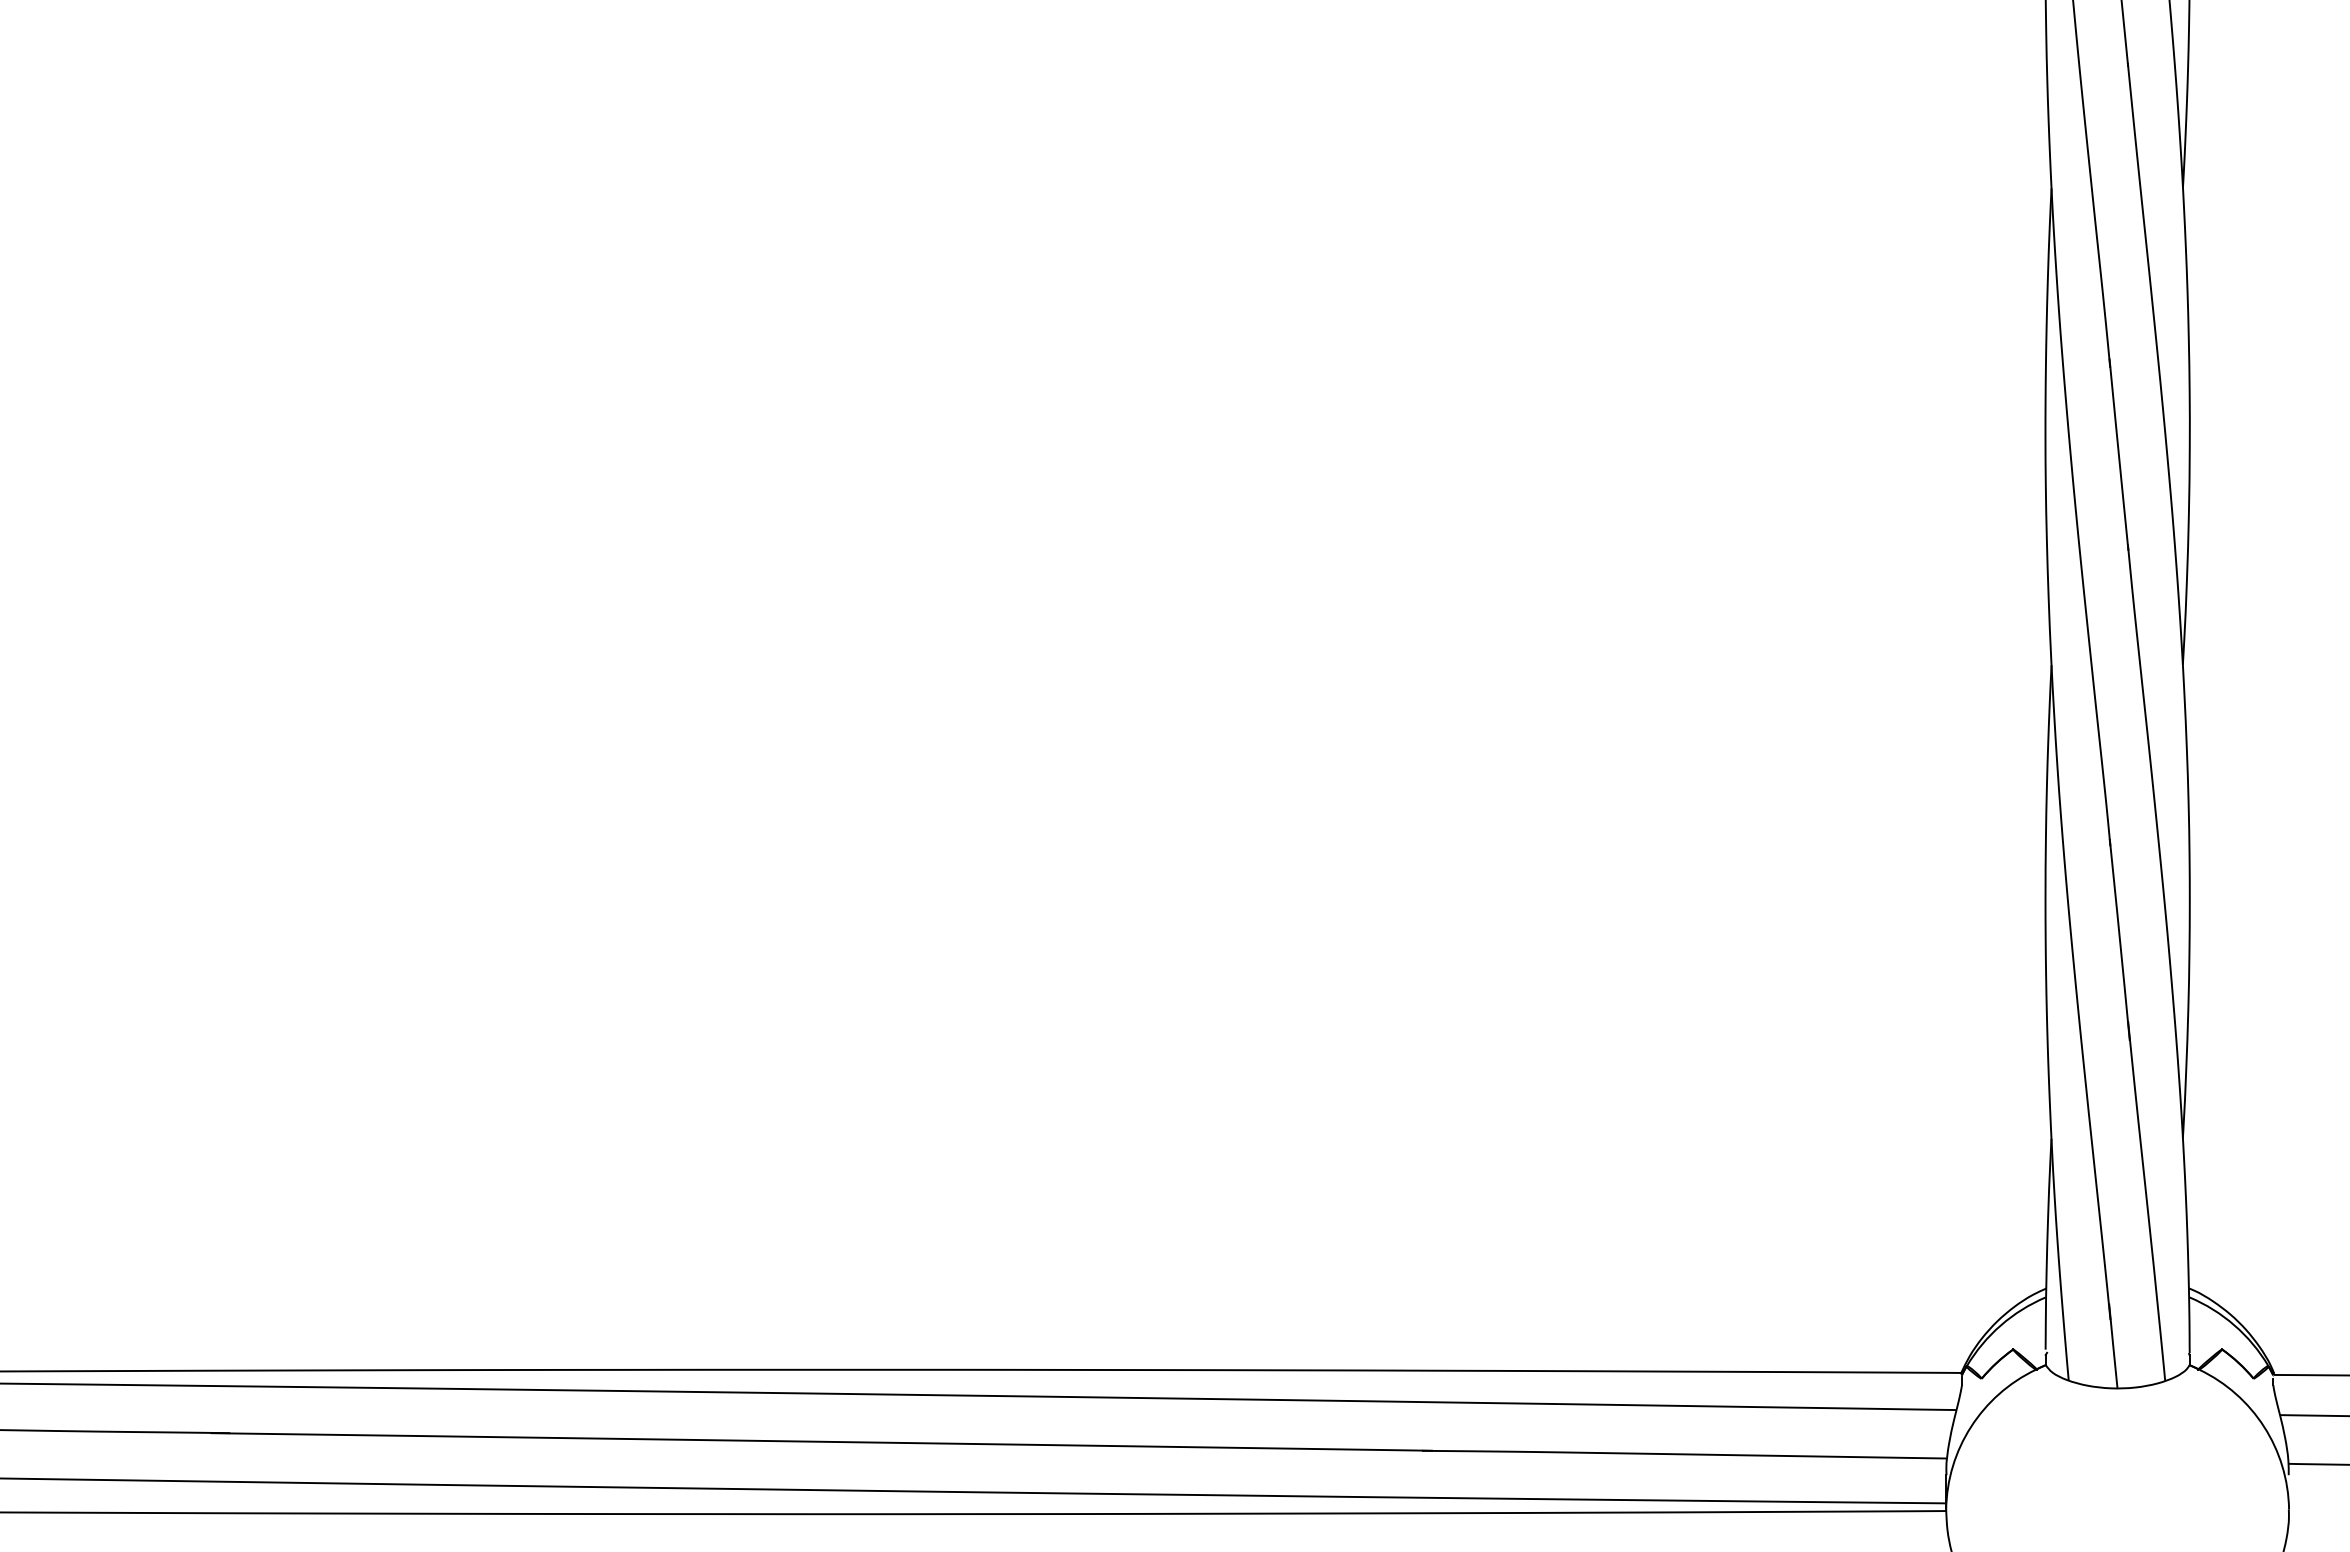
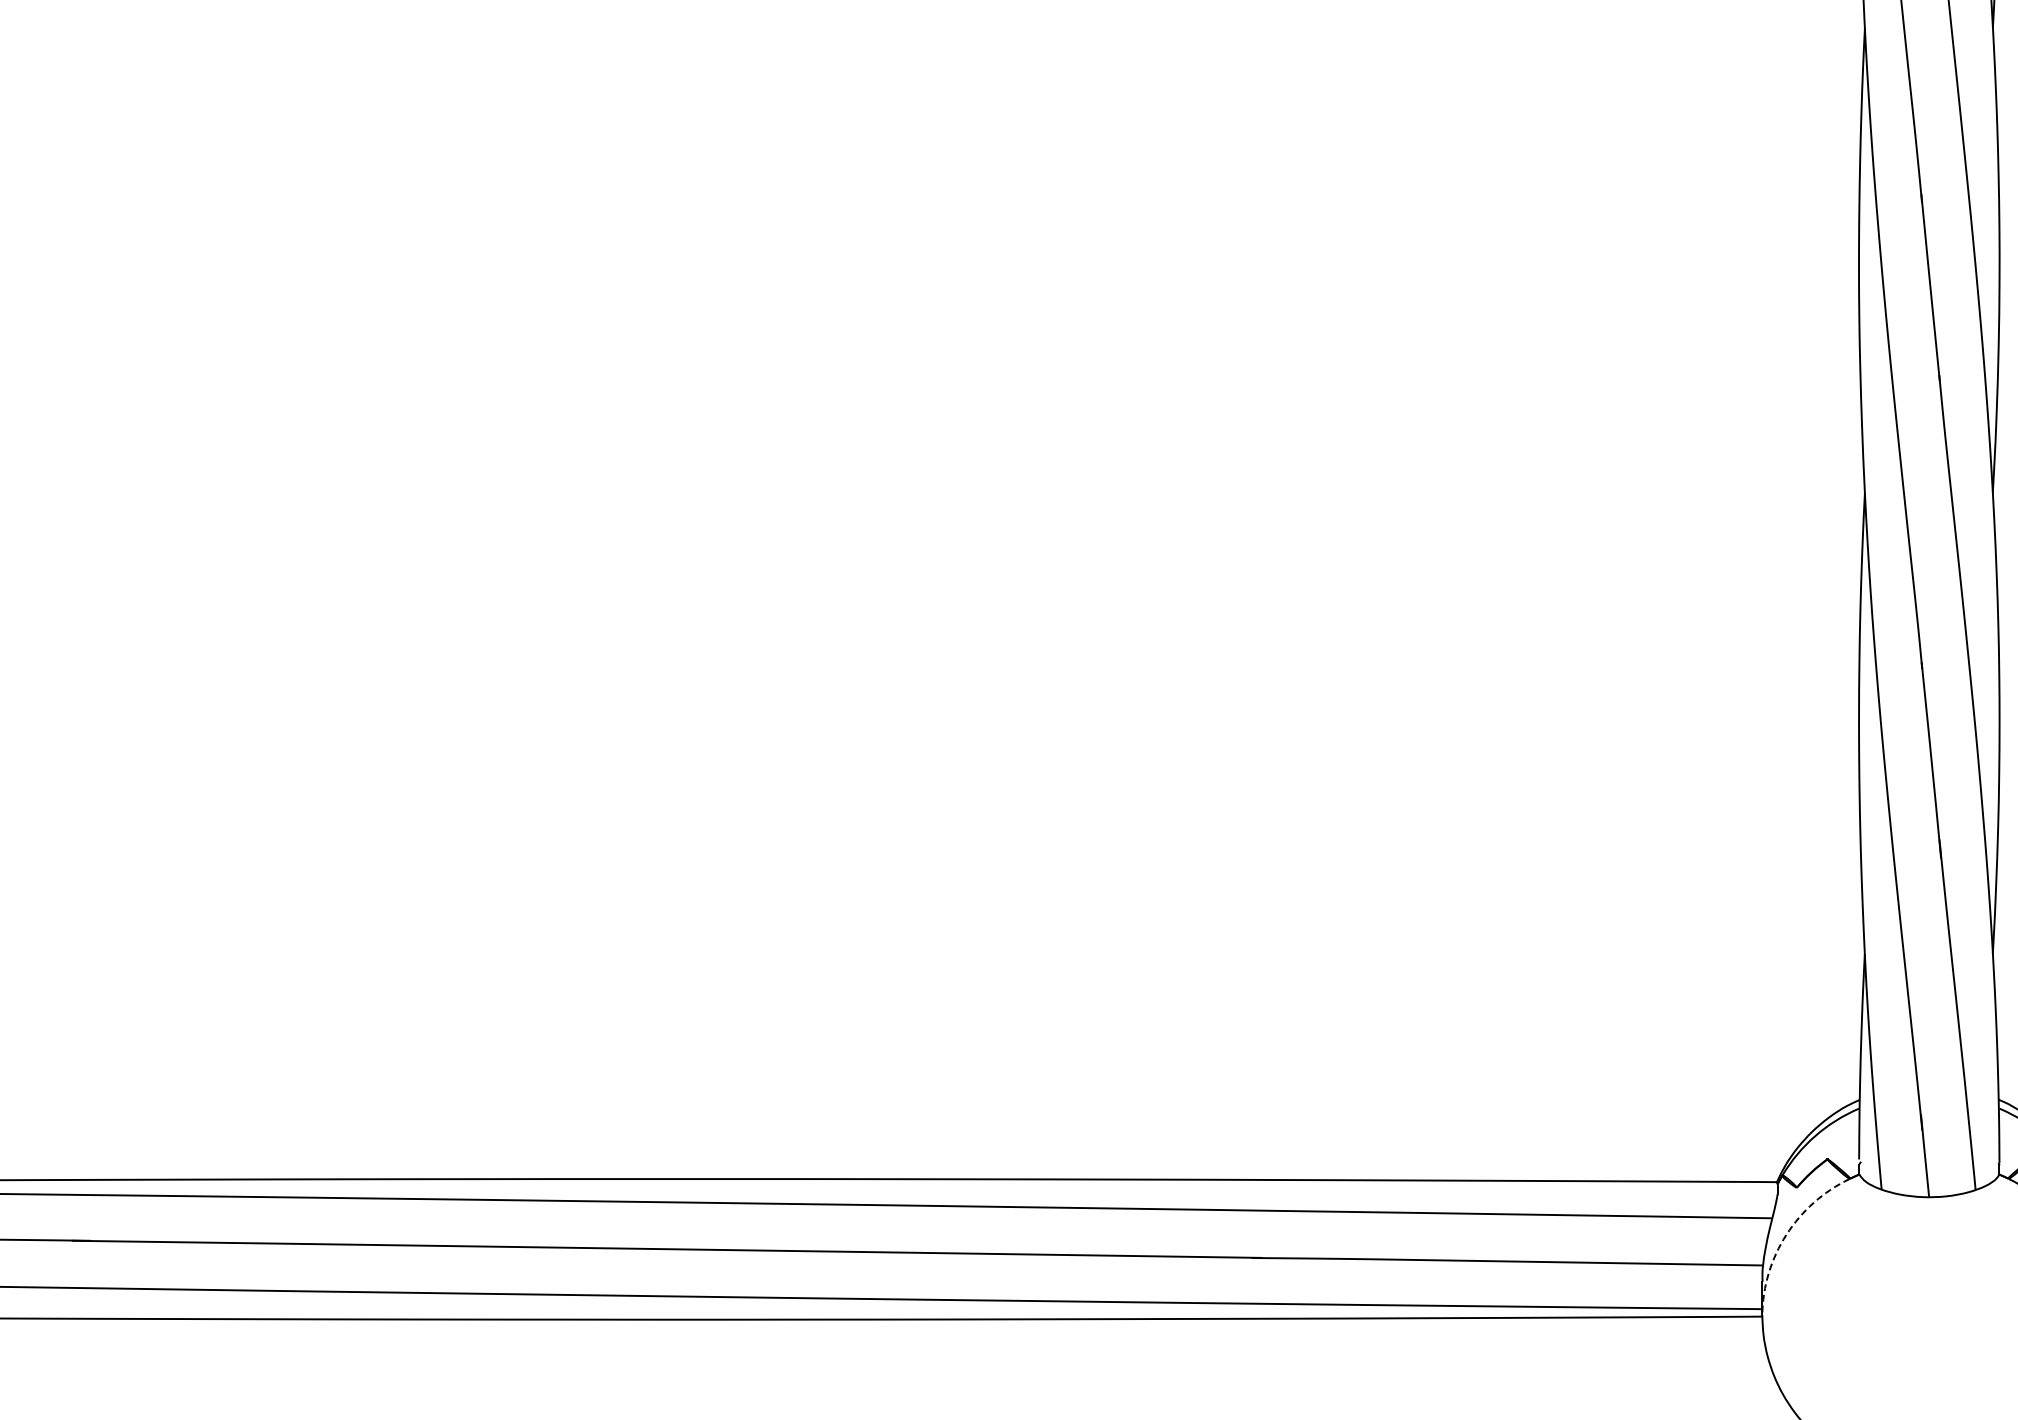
arc: (1971, 1426) -> (1786, 1234), solid -> dashed

